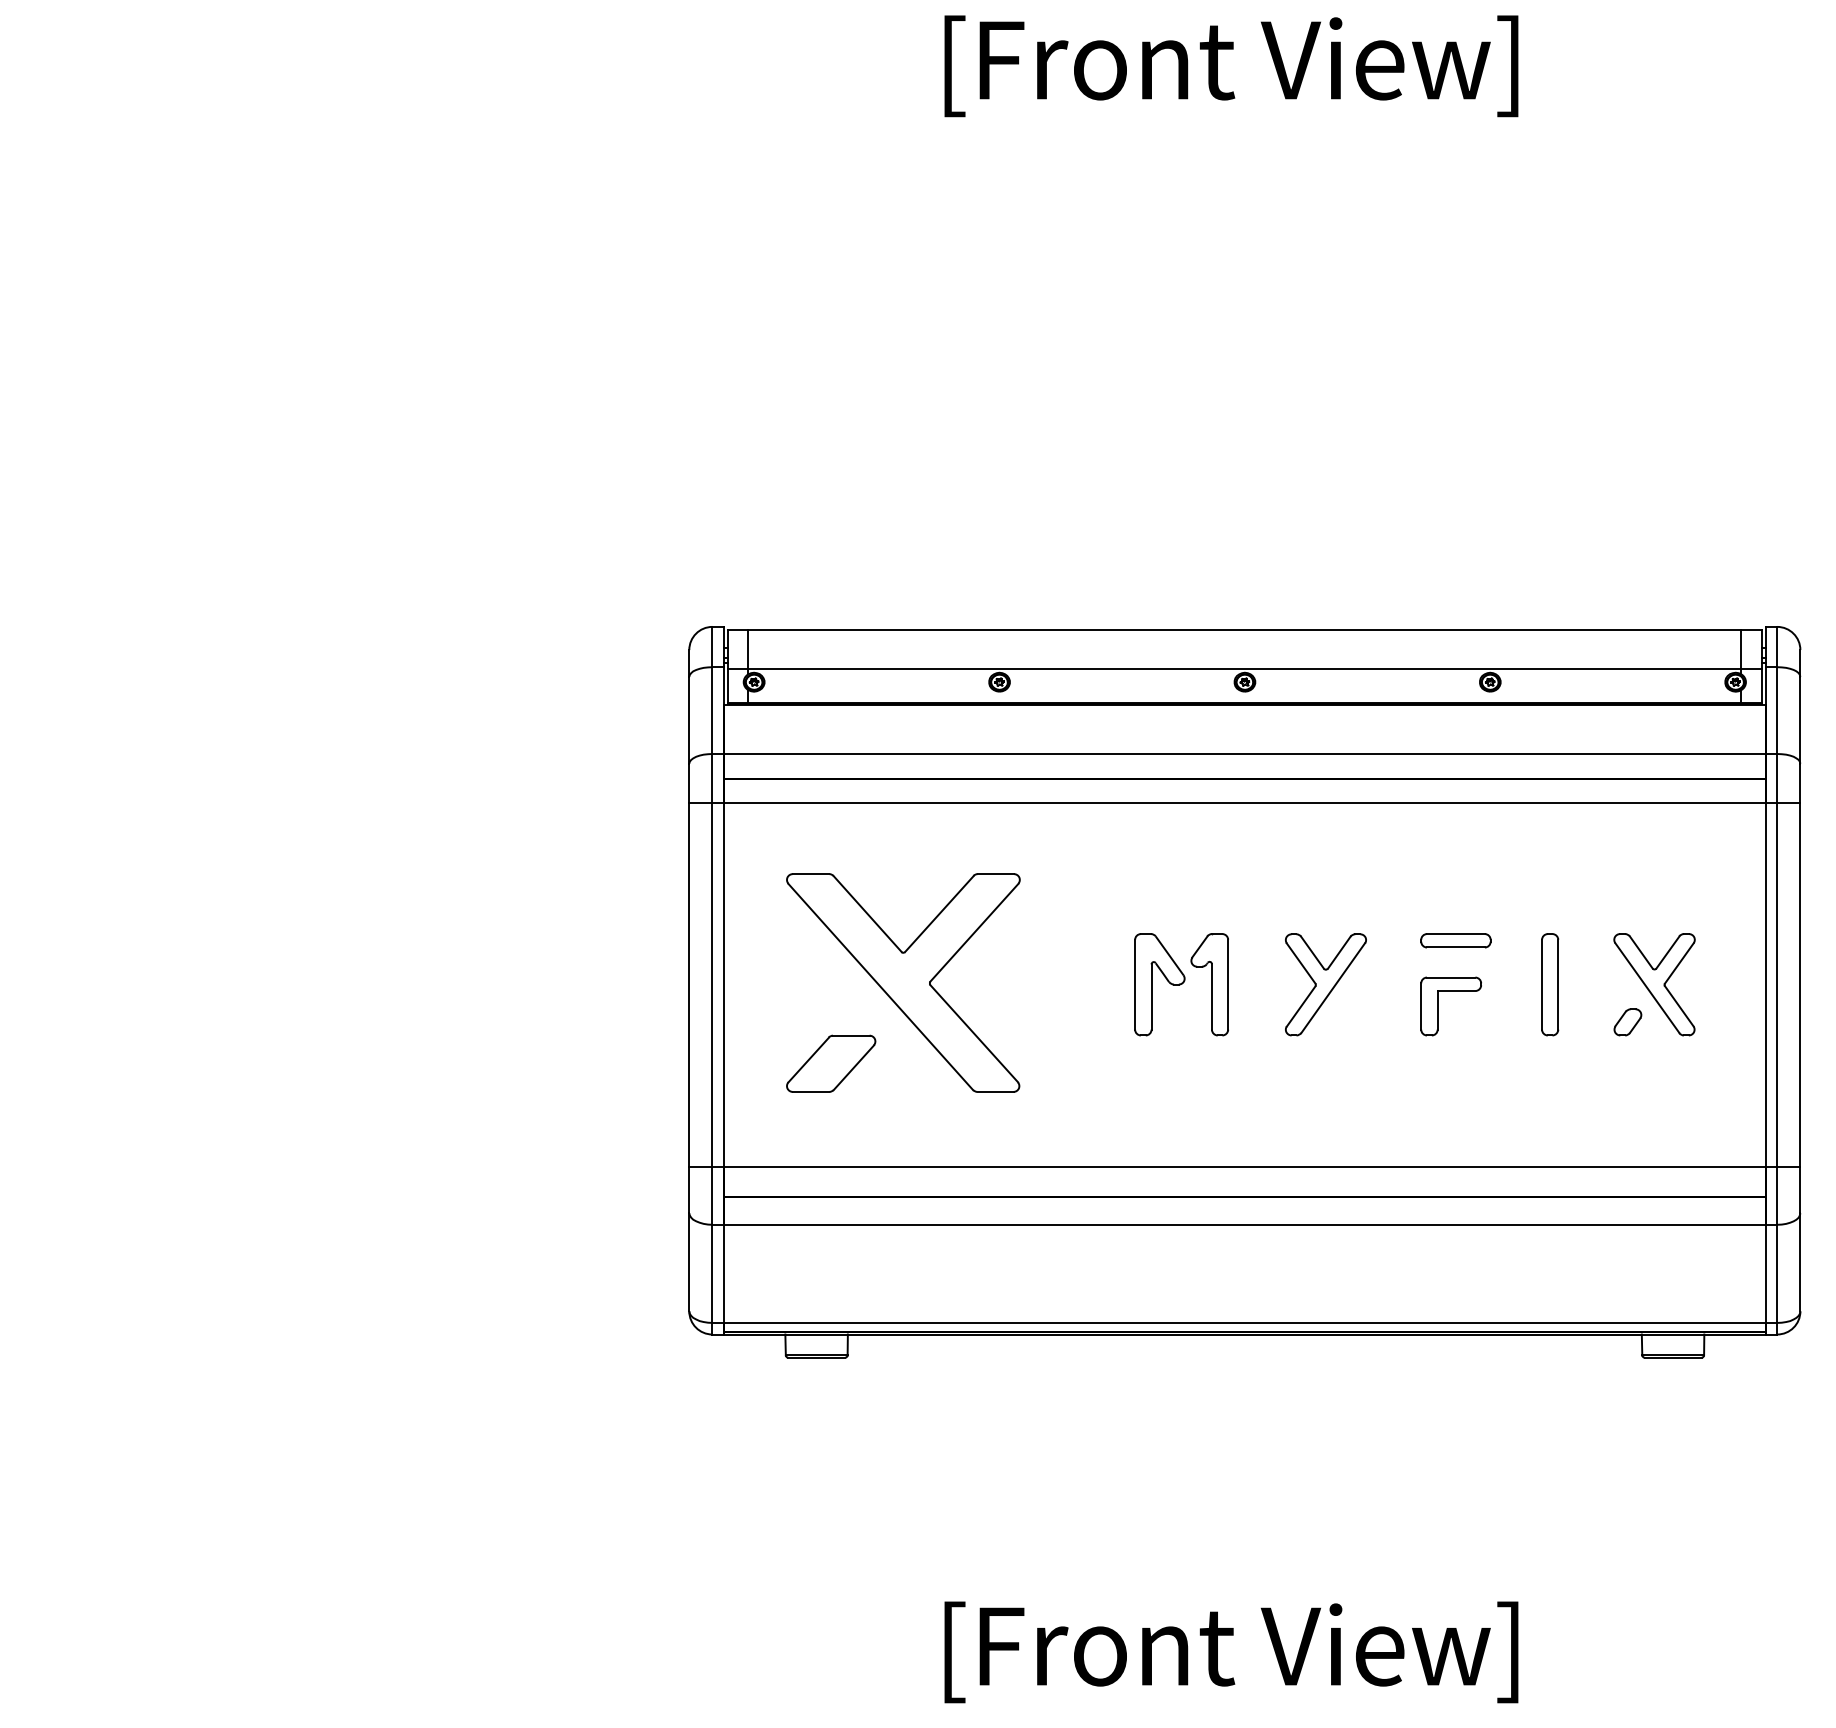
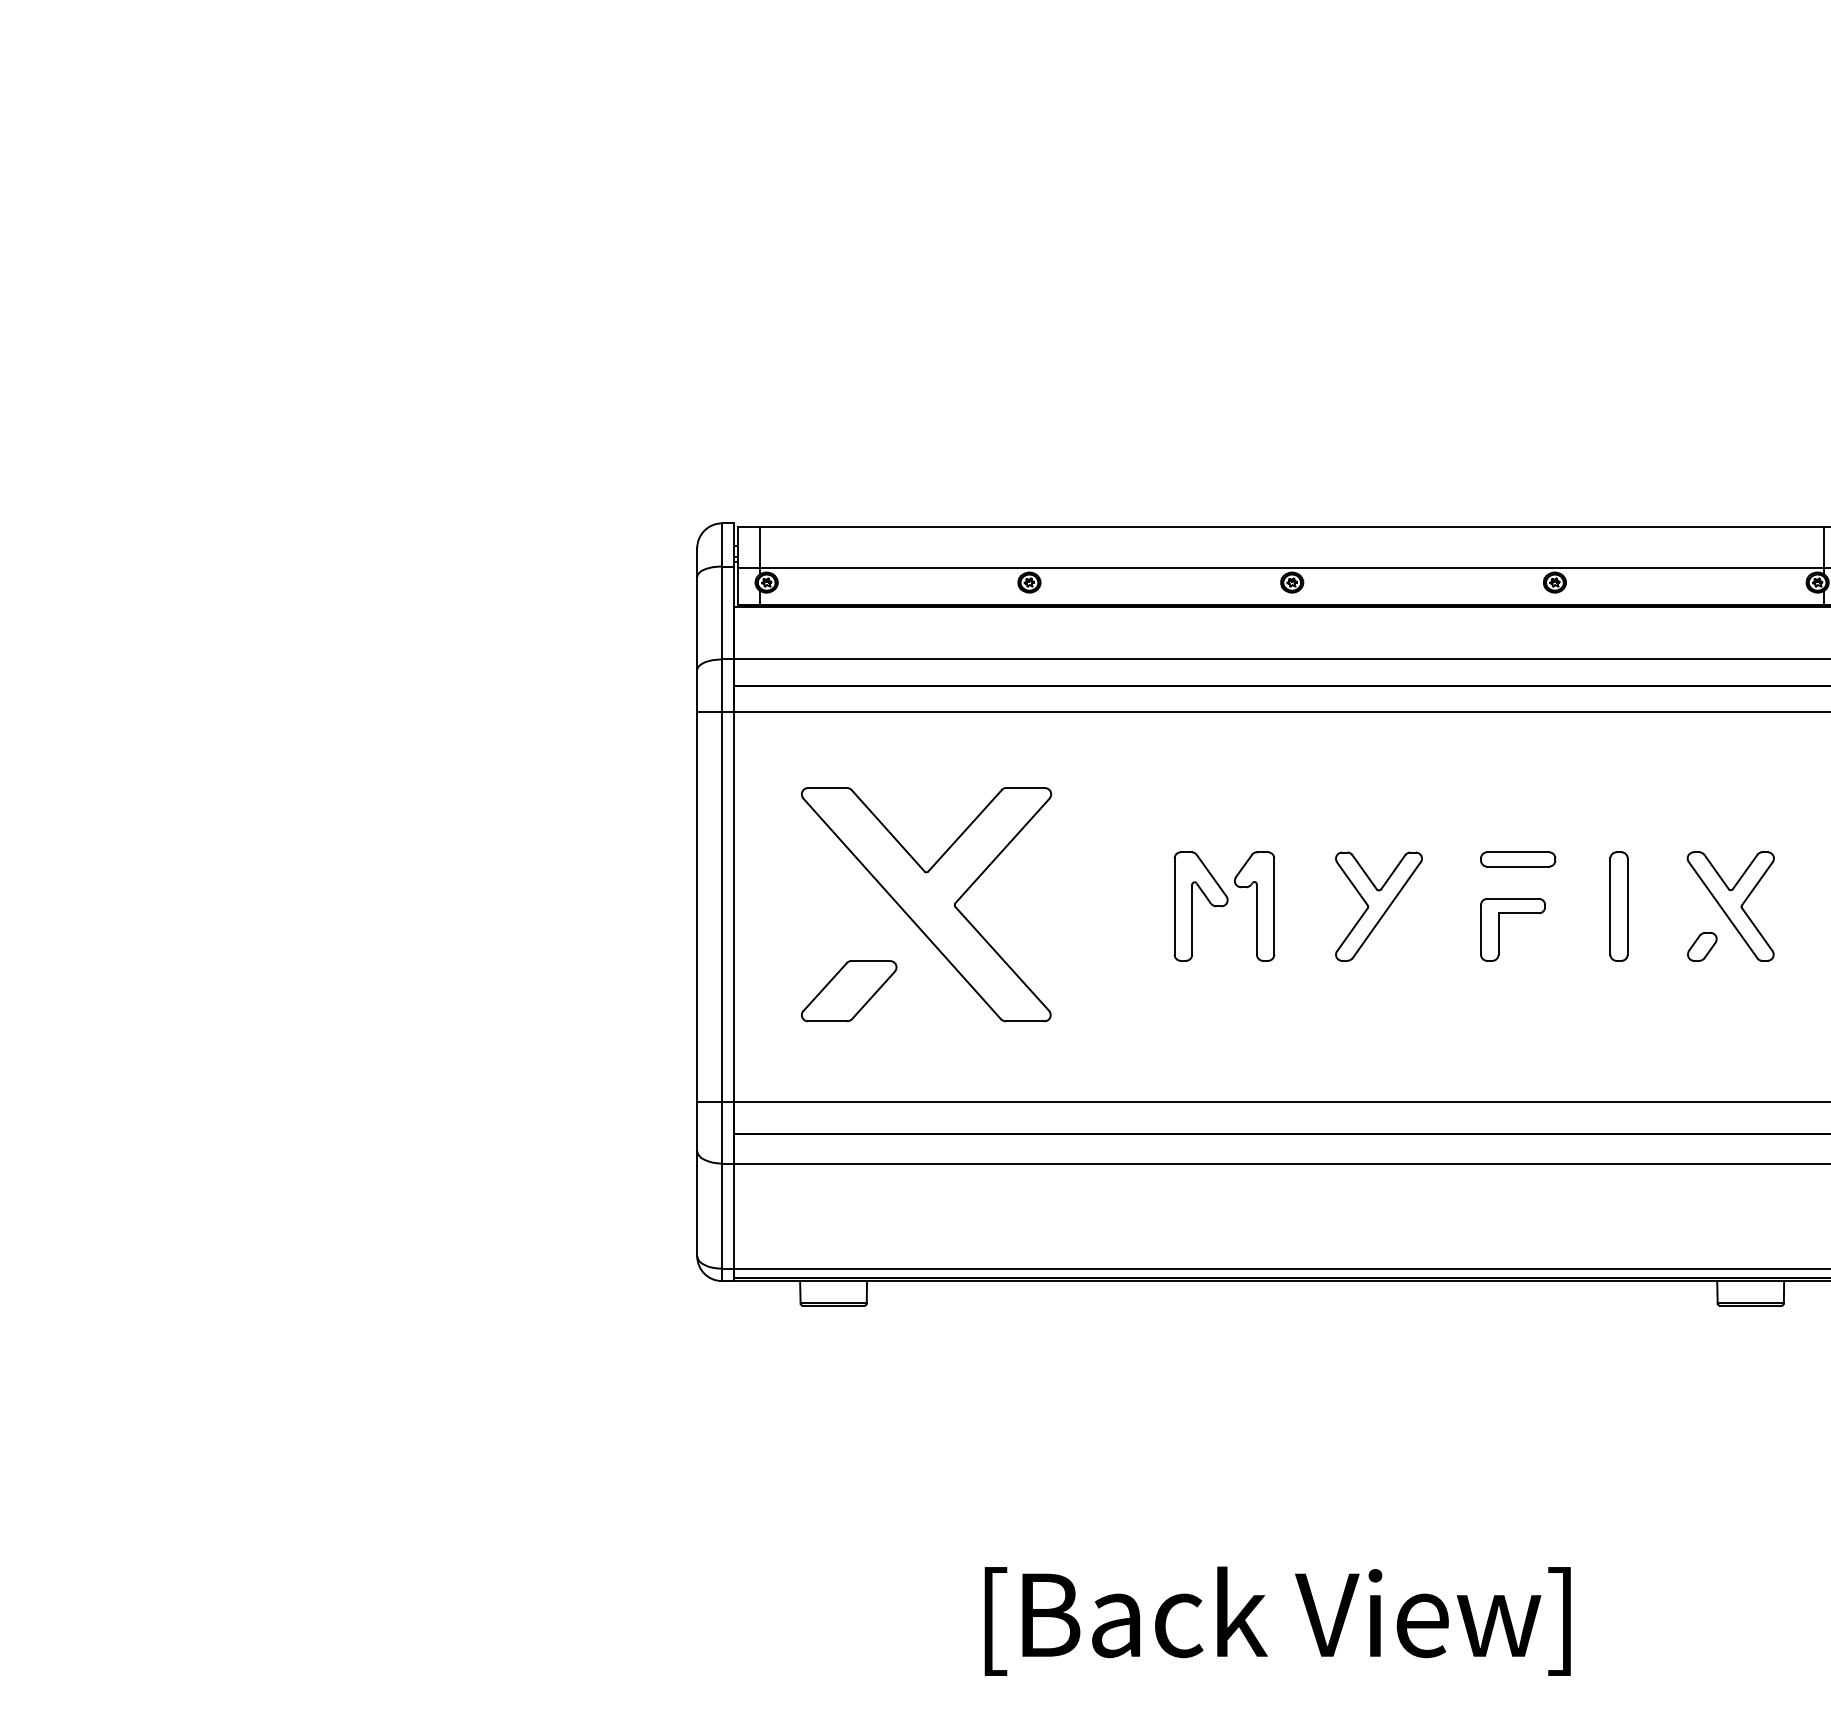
text: (1231, 1652) -> (1277, 1621), [Front View] -> [Back View]

